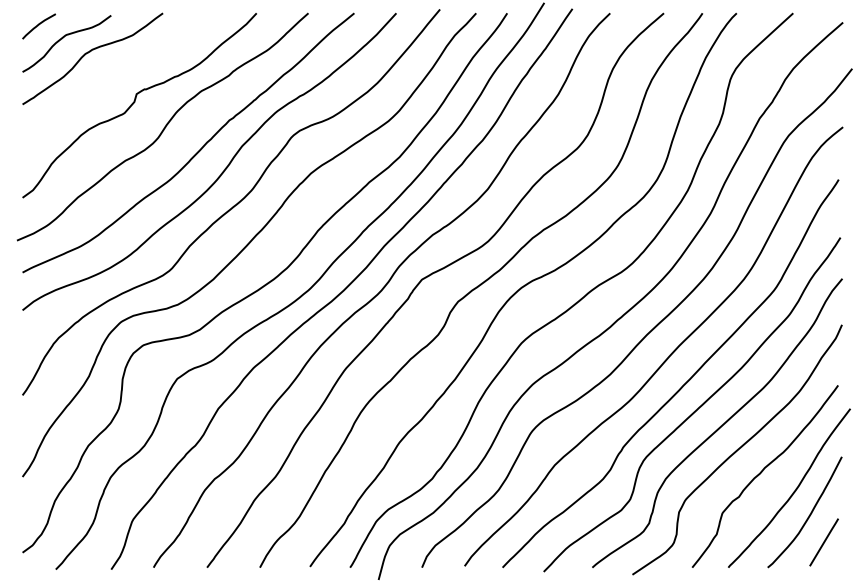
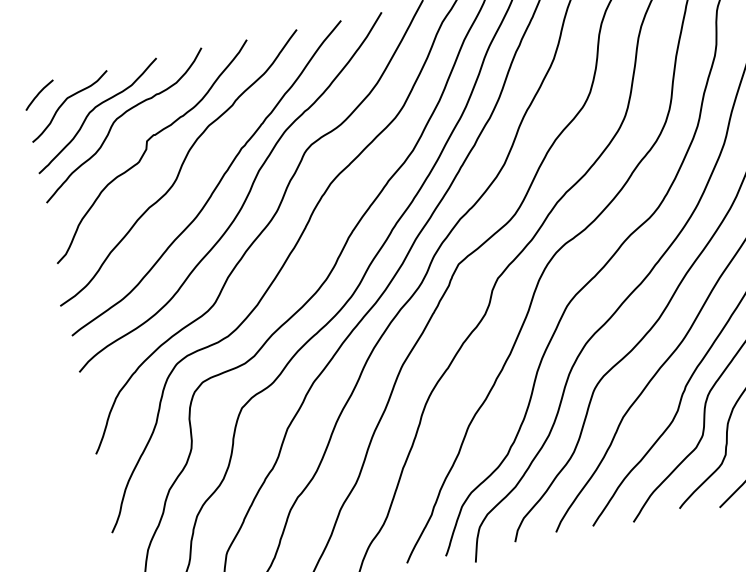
curve: (112, 66) -> (118, 119), added

